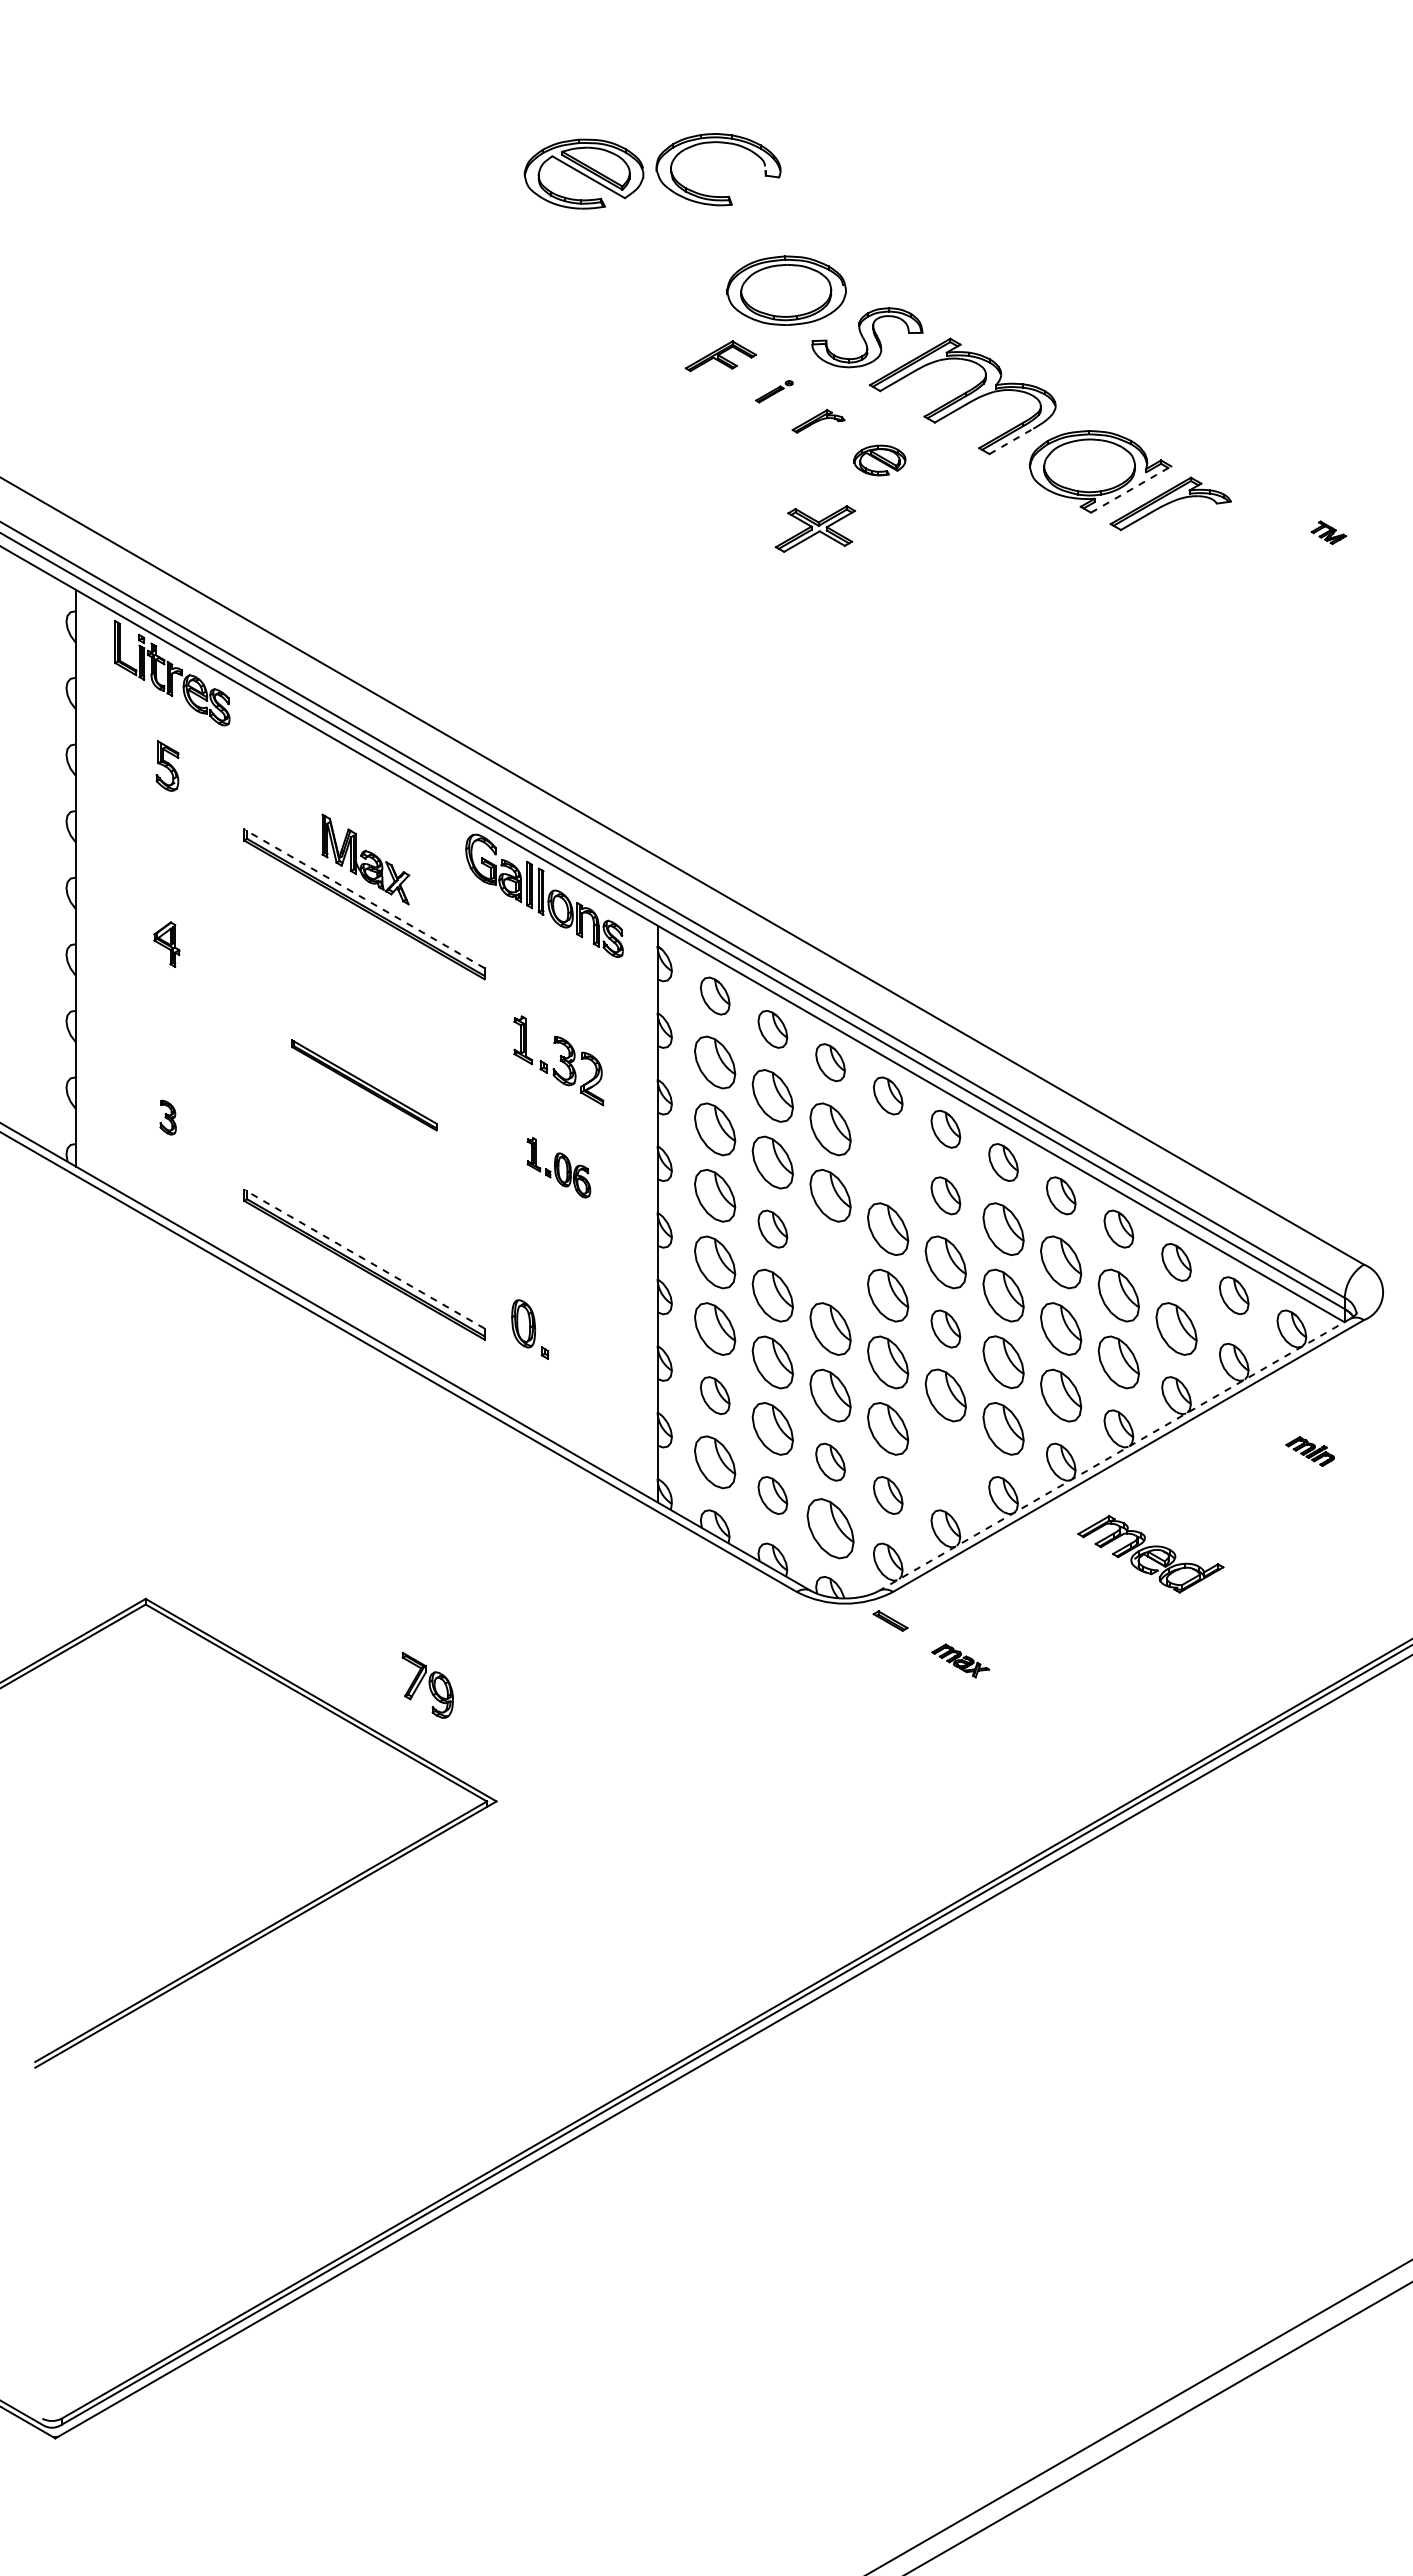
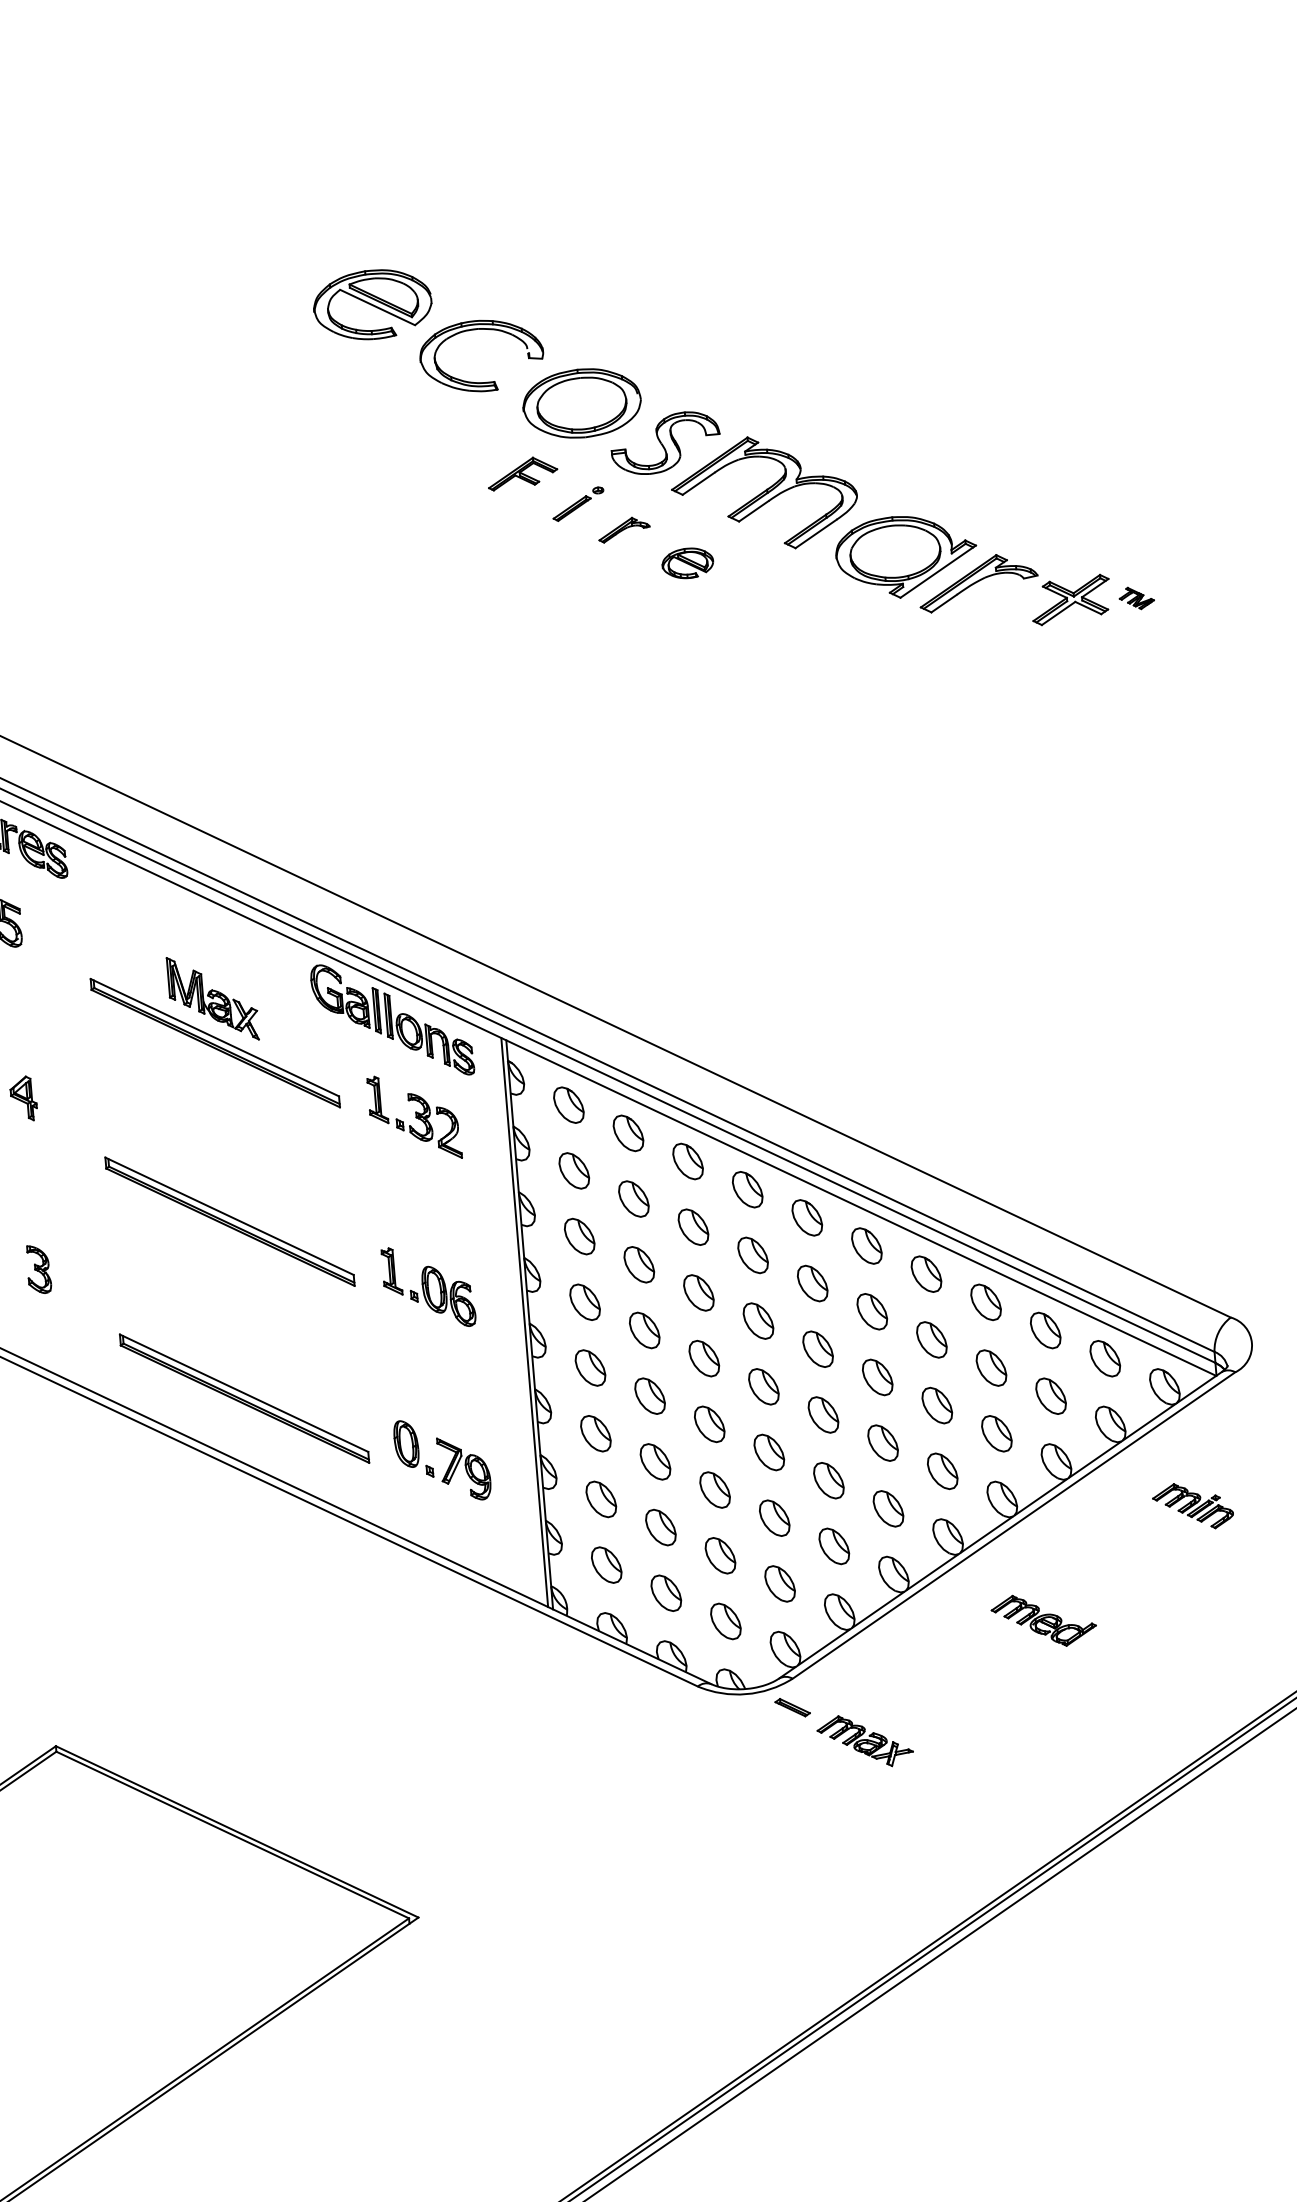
part: (718, 143) -> (479, 330), moved
part: (774, 391) -> (578, 503), size x1.43
line: (1011, 441) -> (816, 533), dashed -> solid
line: (1131, 489) -> (938, 571), dashed -> solid
part: (814, 528) -> (1069, 599), moved
line: (364, 898) -> (214, 1037), dashed -> solid
part: (558, 1060) -> (414, 1117), moved
part: (715, 1062) -> (574, 1170), size x0.71
part: (364, 1085) -> (230, 1221), size x1.67
part: (772, 1095) -> (633, 1198), size x0.71
part: (168, 1117) -> (39, 1269), size x1.43
part: (715, 1128) -> (579, 1235), size x0.71
part: (830, 1128) -> (693, 1226), size x0.71
part: (772, 1162) -> (638, 1264), size x0.71
part: (888, 1162) -> (753, 1255), added
part: (558, 1167) -> (428, 1287), size x1.43
part: (715, 1195) -> (585, 1301), size x0.71
part: (830, 1195) -> (698, 1292), size x0.71
line: (652, 1210) -> (524, 1321), added
part: (888, 1228) -> (758, 1320), size x0.71
part: (1003, 1228) -> (872, 1311), size x0.71
line: (364, 1259) -> (244, 1393), dashed -> solid
part: (715, 1262) -> (590, 1368), size x0.71
part: (830, 1262) -> (704, 1358), added
part: (945, 1262) -> (817, 1349), size x0.71
part: (1061, 1262) -> (932, 1339), size x0.71
part: (772, 1295) -> (649, 1395), size x0.71
part: (888, 1295) -> (764, 1386), size x0.71
part: (1003, 1295) -> (877, 1377), size x0.71
part: (1118, 1295) -> (991, 1367), size x0.71
part: (715, 1328) -> (596, 1433), size x0.71
part: (830, 1328) -> (709, 1423), size x0.71
part: (1061, 1328) -> (937, 1405), size x0.71
part: (1176, 1328) -> (1051, 1395), size x0.71
part: (772, 1361) -> (655, 1461), size x0.71
part: (888, 1361) -> (769, 1451), size x0.71
part: (1118, 1361) -> (996, 1433), size x0.71
part: (1003, 1362) -> (883, 1443), size x0.71
part: (830, 1395) -> (715, 1489), size x0.71
part: (945, 1395) -> (828, 1480), size x0.71
part: (1061, 1395) -> (942, 1471), size x0.71
part: (772, 1428) -> (660, 1527), size x0.71
part: (888, 1428) -> (774, 1517), size x0.71
part: (1003, 1428) -> (888, 1508), size x0.71
part: (1309, 1451) -> (1192, 1506), size x1.67
line: (1114, 1454) -> (1000, 1525), dashed -> solid
part: (715, 1461) -> (606, 1564), size x0.71
part: (945, 1461) -> (833, 1545), added
part: (830, 1528) -> (725, 1621), size x0.62
part: (1150, 1553) -> (1043, 1619), size x0.71
part: (960, 1660) -> (864, 1740), size x1.67
part: (427, 1684) -> (463, 1467), moved

